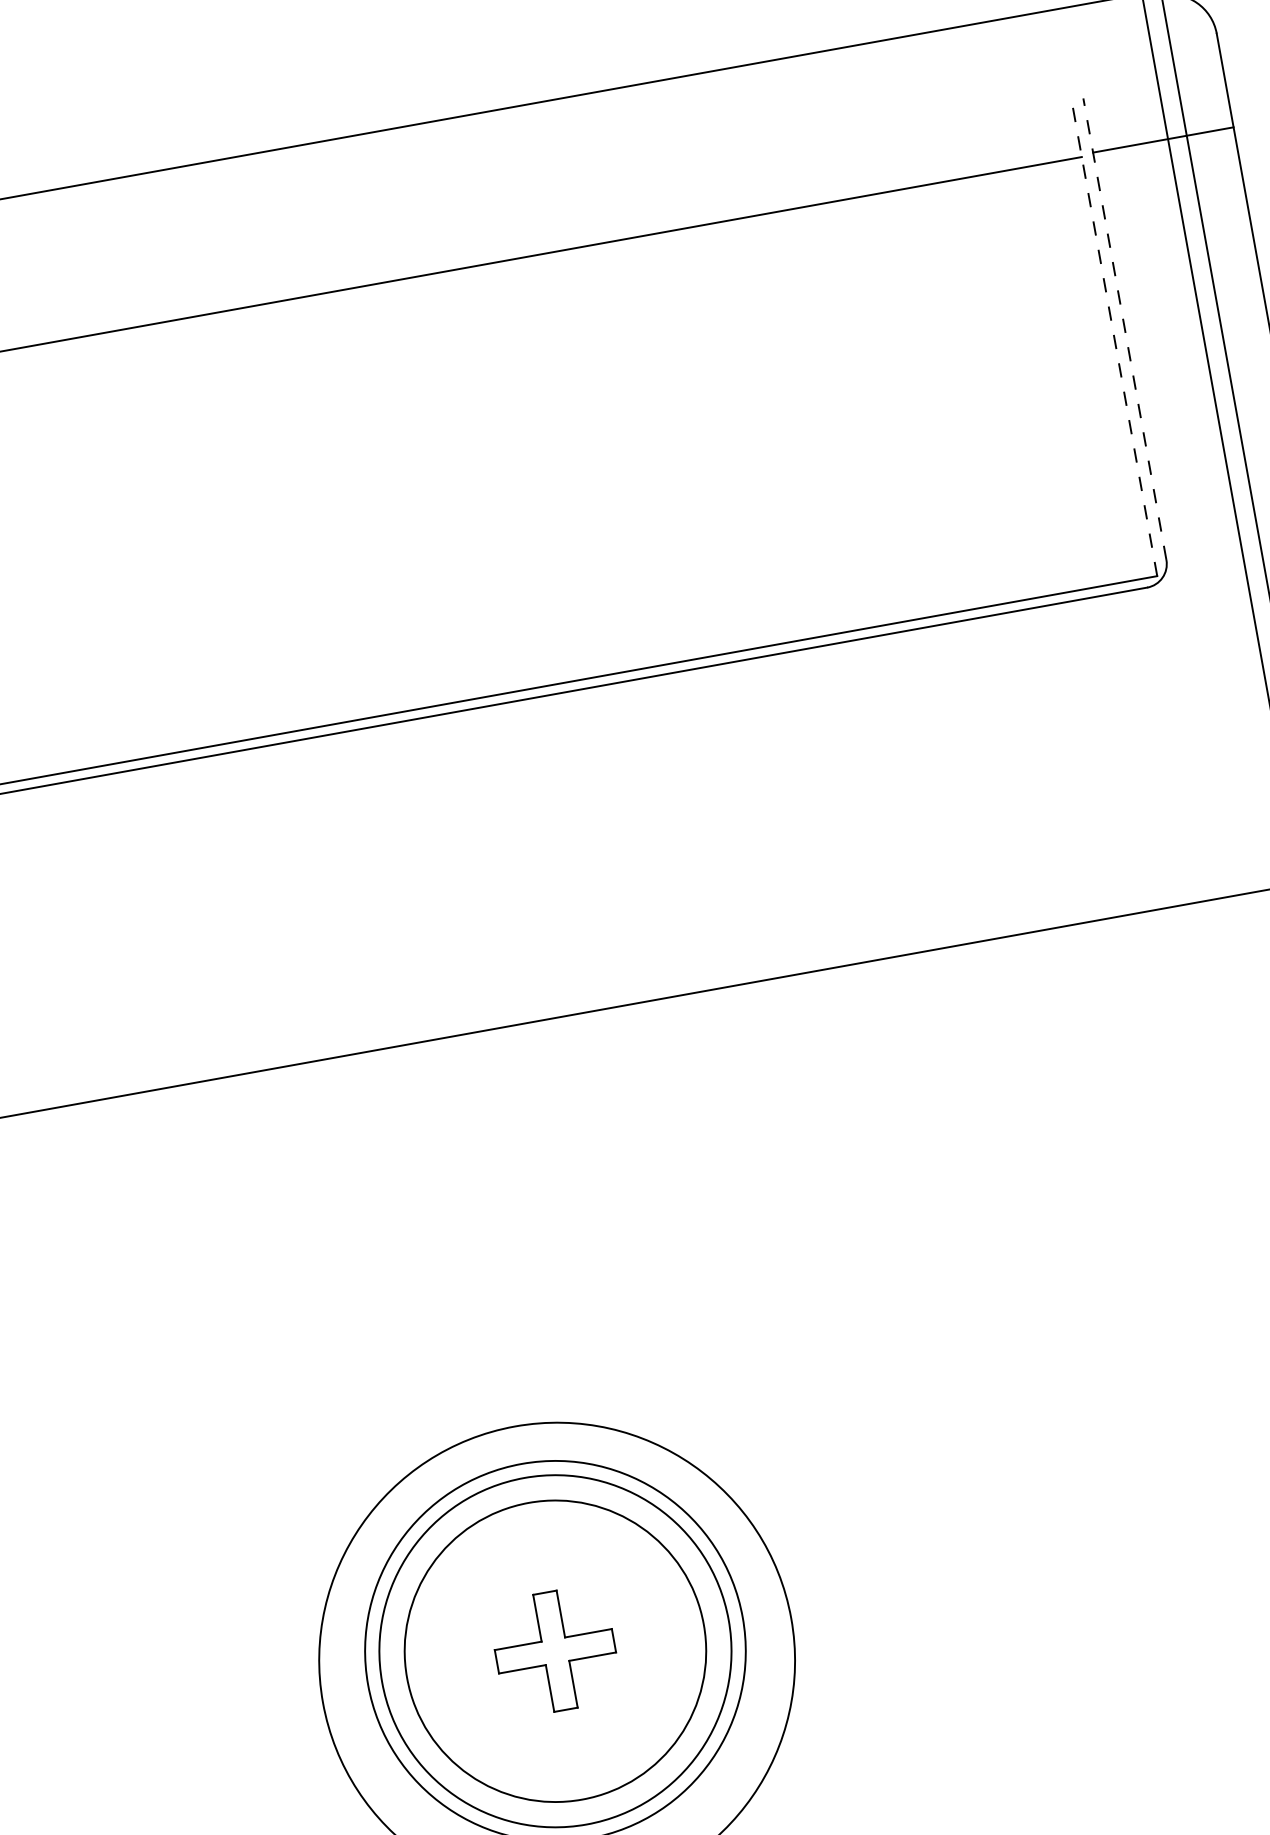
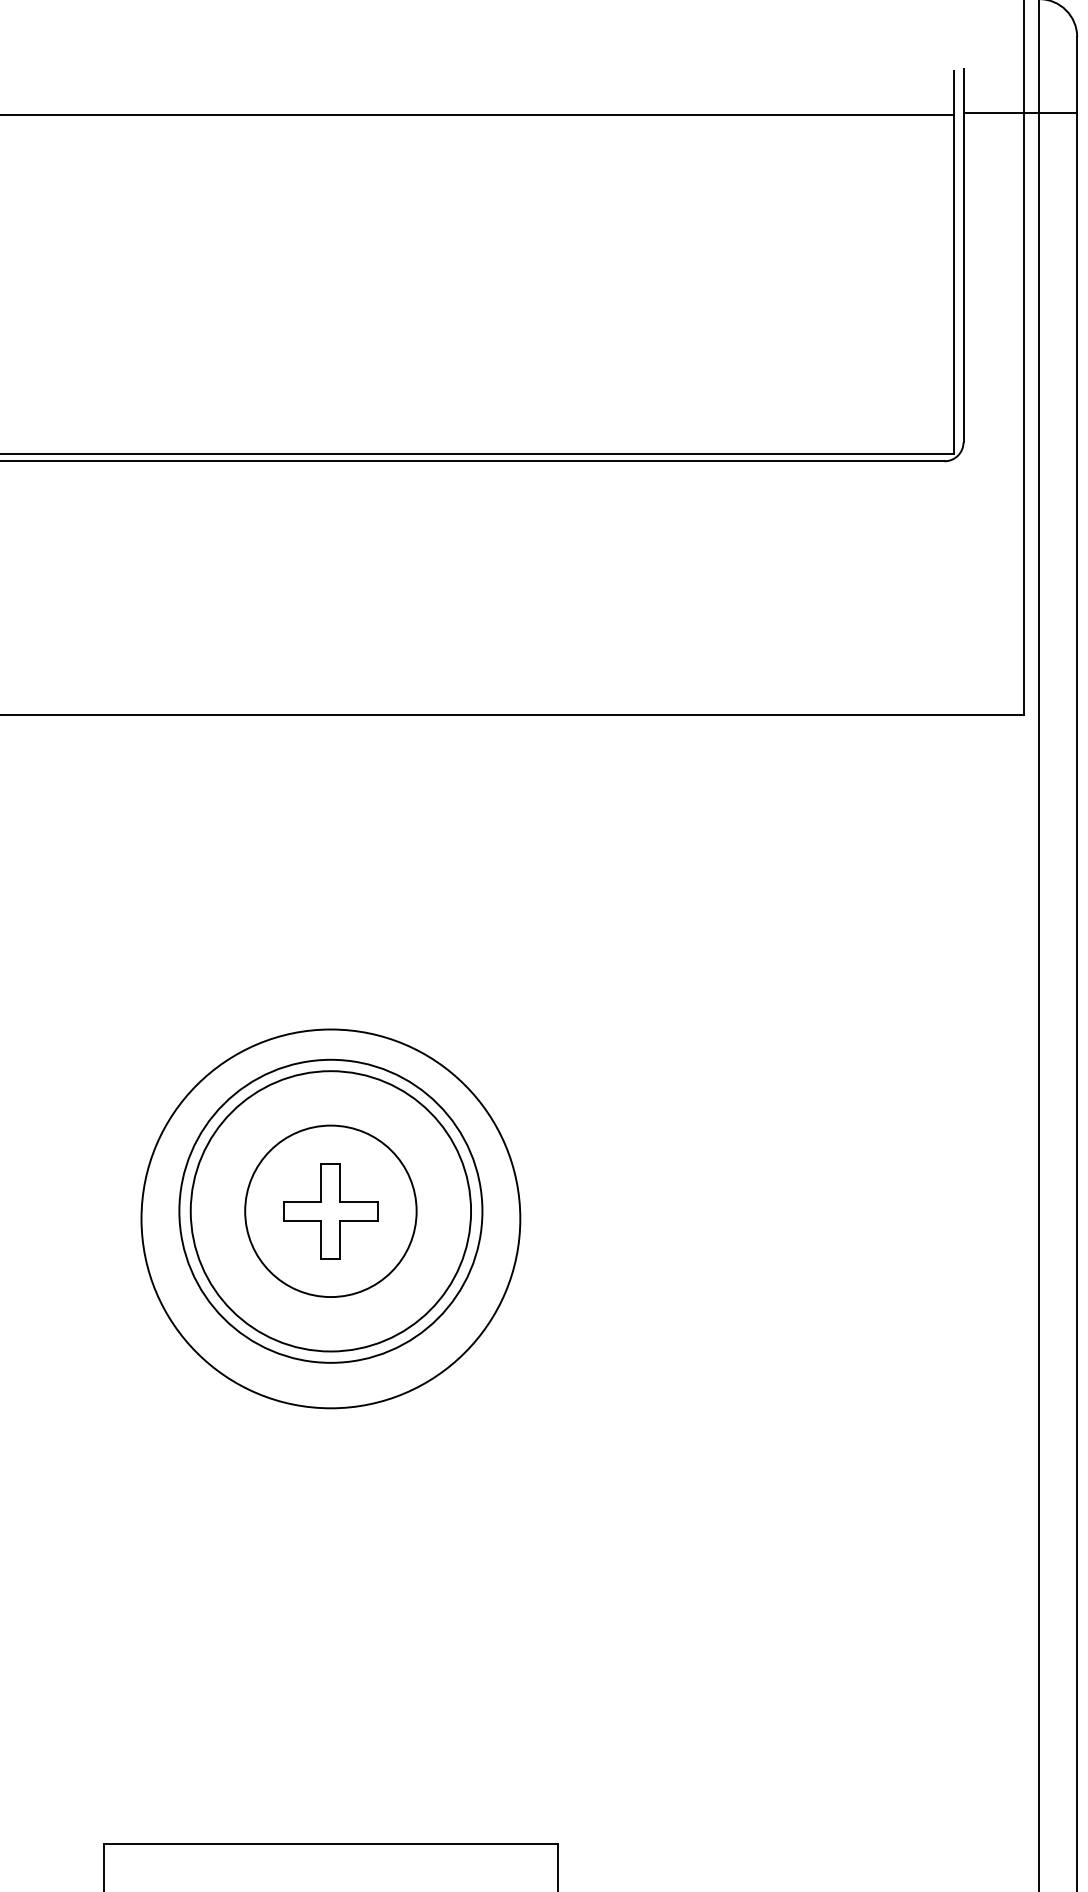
line: (1124, 329) -> (963, 255), dashed -> solid
line: (1115, 338) -> (954, 261), dashed -> solid
circle: (554, 1651) -> (330, 1211), size x0.71

